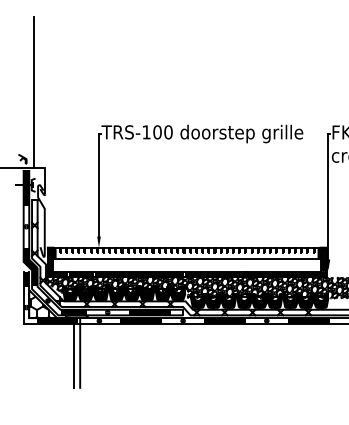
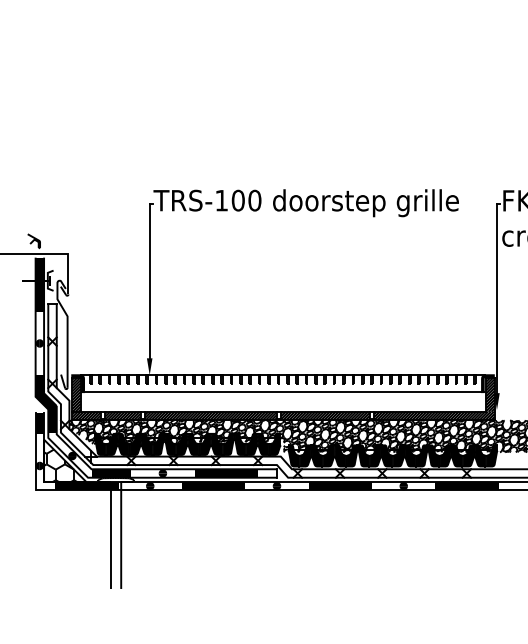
line: (33, 91) -> (50, 138), removed

